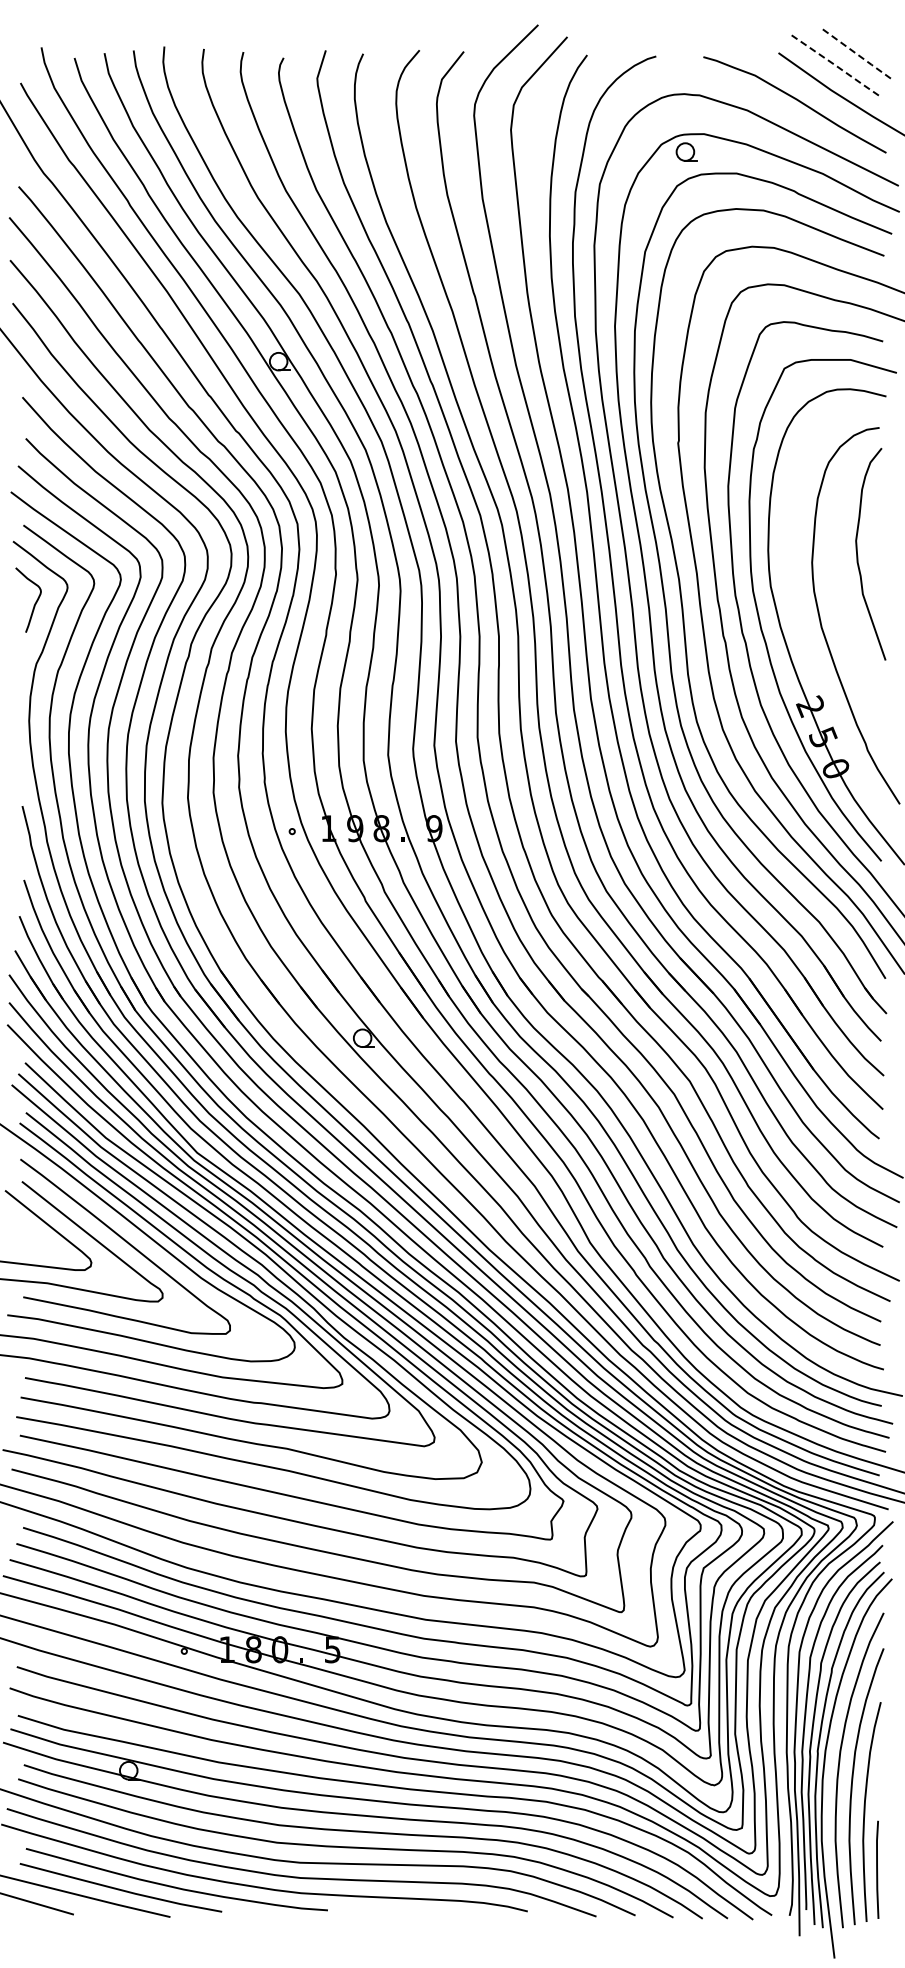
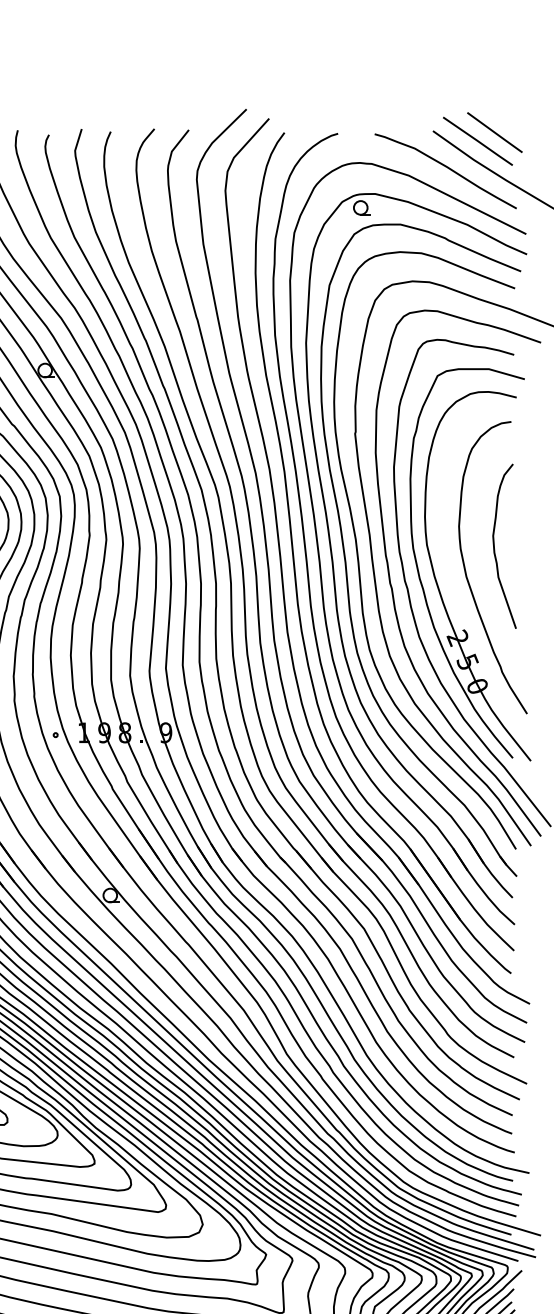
line: (858, 55) -> (495, 132), dashed -> solid
line: (836, 66) -> (477, 141), dashed -> solid
curve: (858, 555) -> (495, 547), moved

